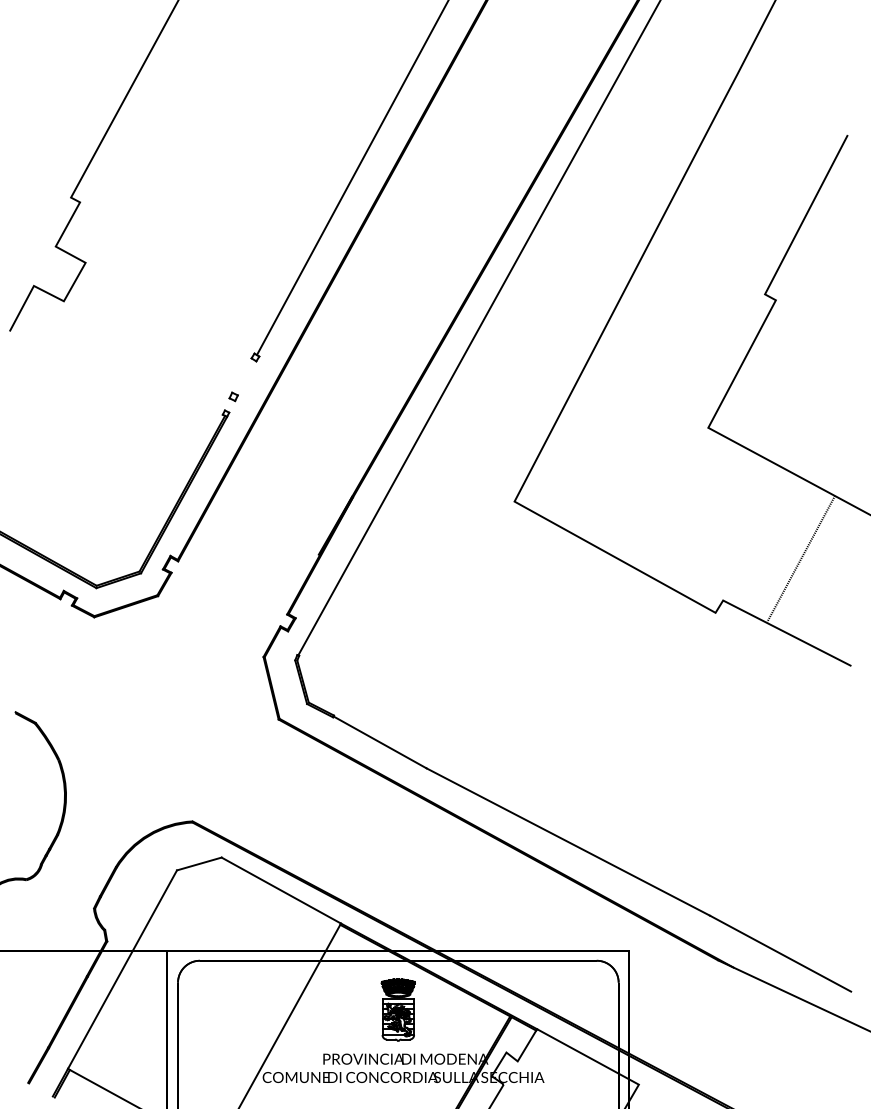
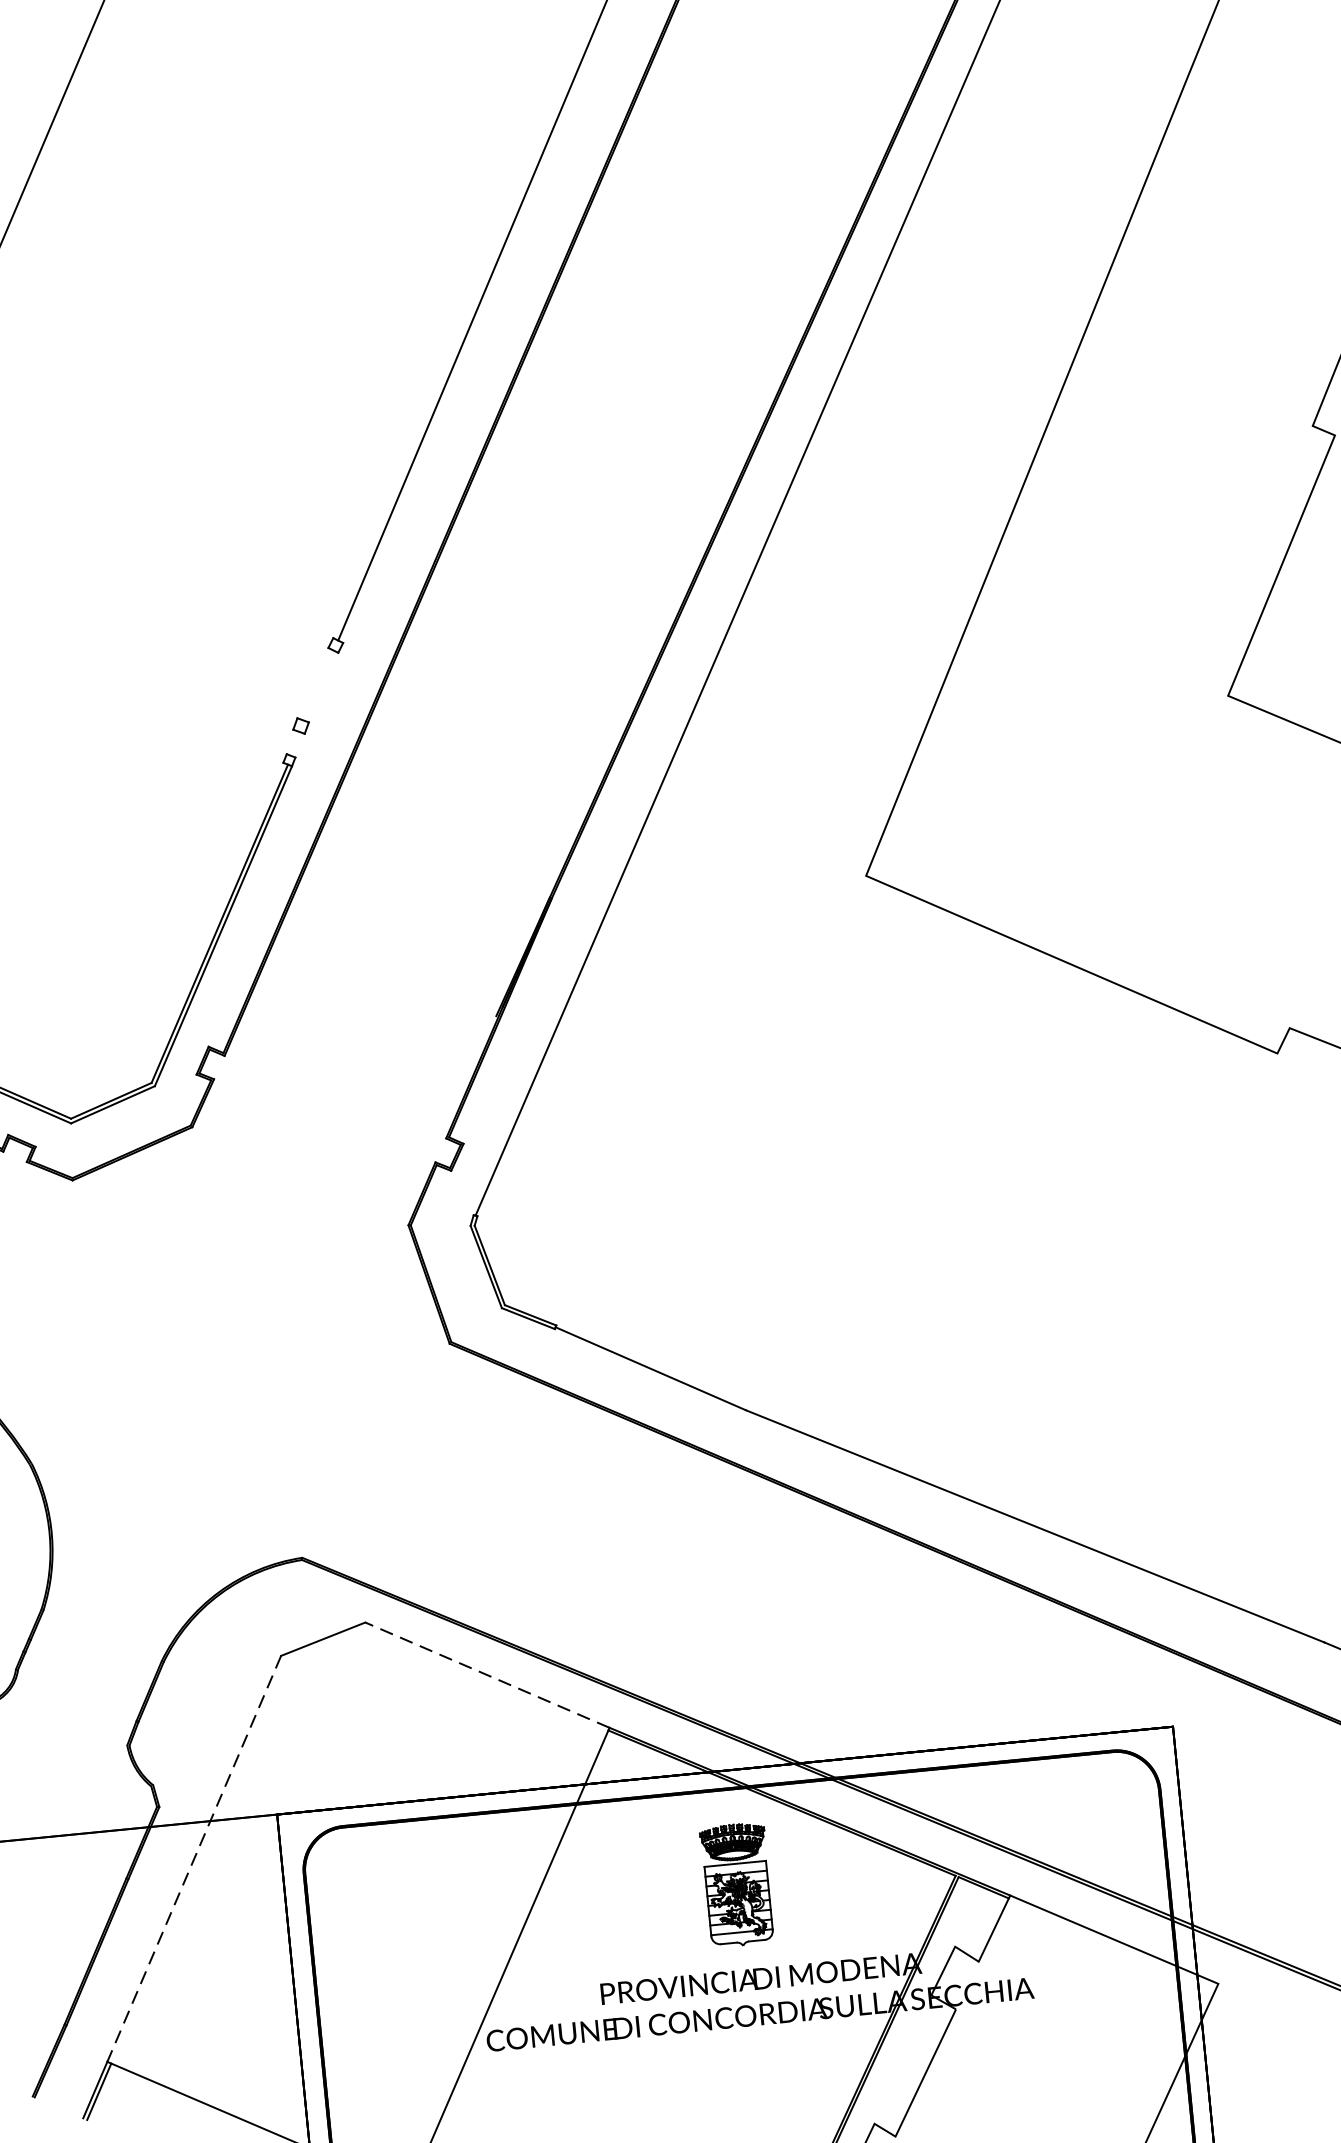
line: (280, 890) -> (485, 1675), solid -> dashed
line: (122, 970) -> (194, 1860), solid -> dashed

